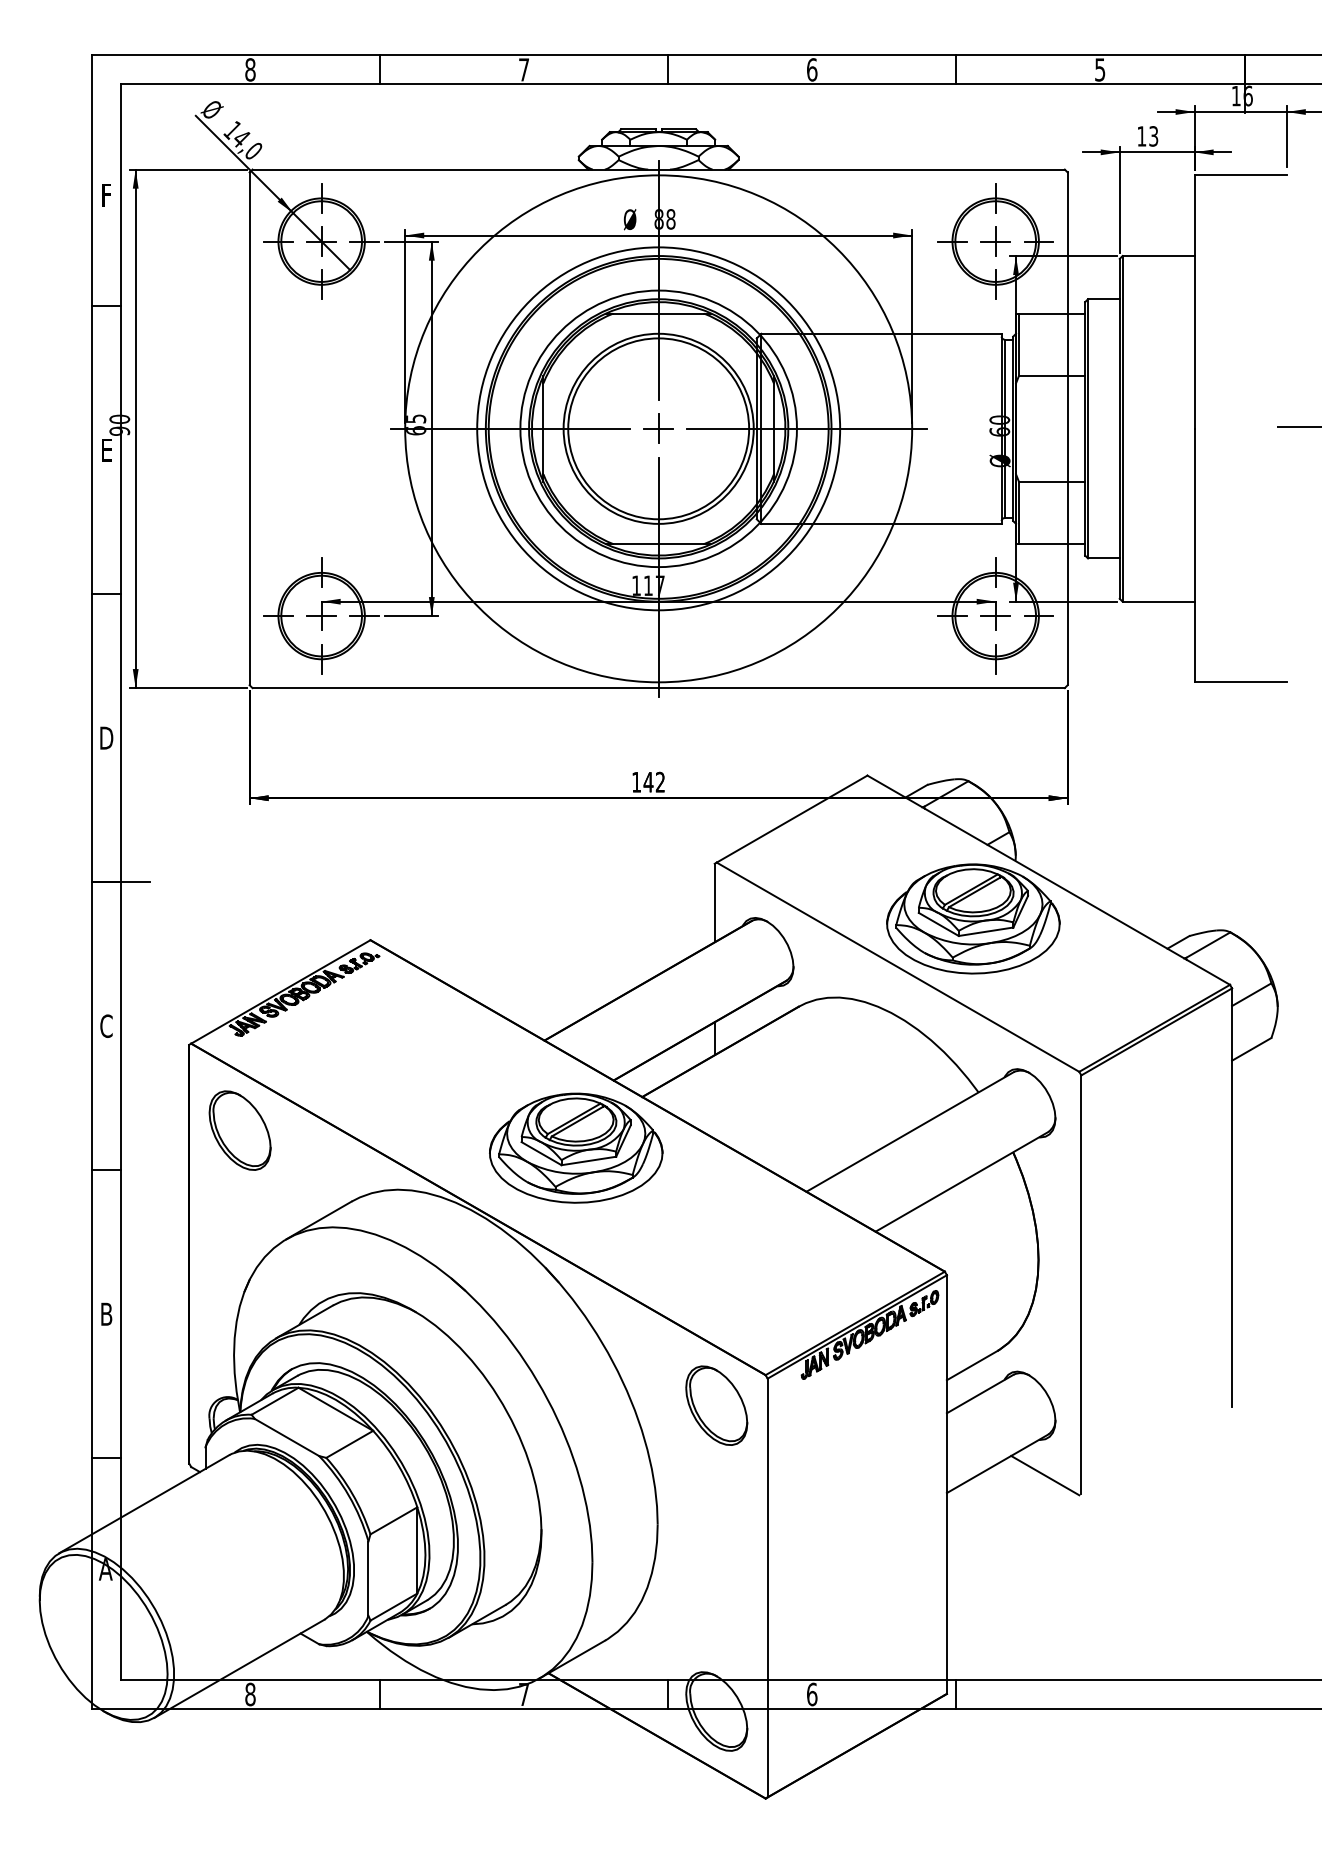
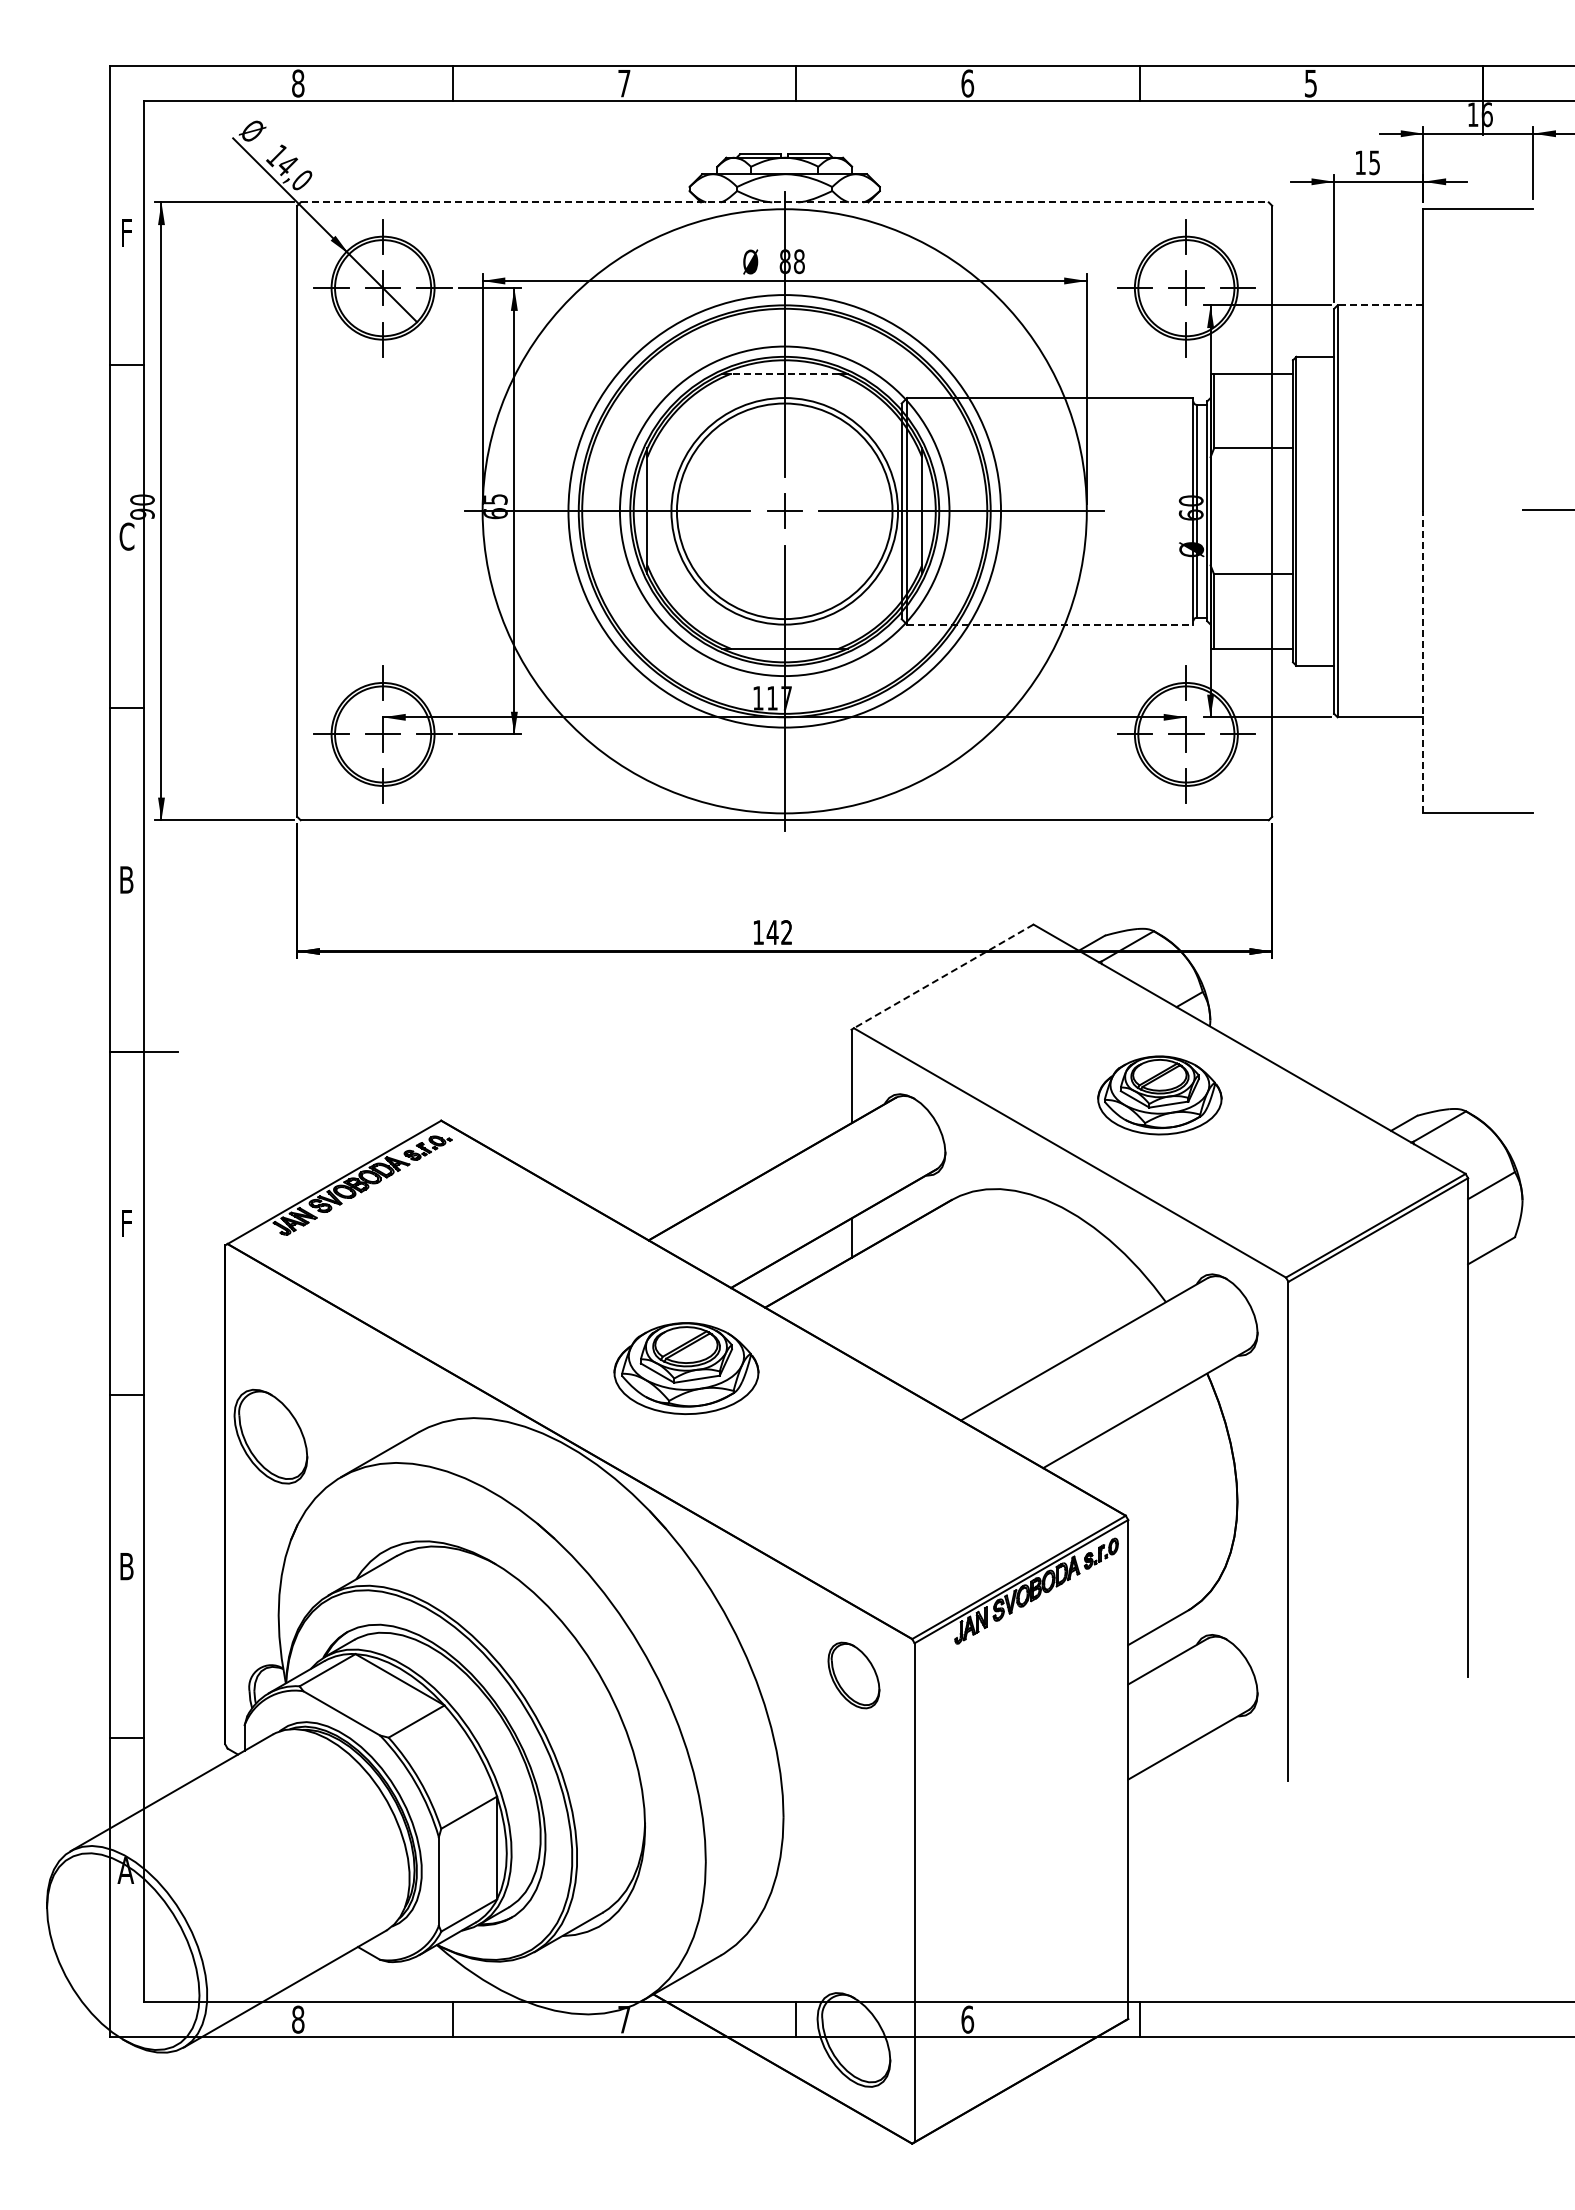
text: (1153, 136) -> (1374, 162), 13 -> 15
line: (659, 169) -> (785, 202), solid -> dashed
line: (1158, 256) -> (1380, 305), solid -> dashed
line: (658, 314) -> (784, 374), solid -> dashed
text: (106, 449) -> (126, 536), E -> C
line: (881, 523) -> (1050, 624), solid -> dashed
line: (1194, 554) -> (1423, 661), solid -> dashed
text: (106, 737) -> (126, 879), D -> B
line: (791, 819) -> (943, 976), solid -> dashed
part: (973, 919) -> (1159, 1095), size x0.6
text: (106, 1026) -> (126, 1223), C -> F
part: (239, 1130) -> (270, 1436), moved
part: (576, 1148) -> (686, 1368), size x0.7
part: (716, 1405) -> (853, 1675), size x0.7
line: (1045, 1475) -> (1245, 1758), removed

